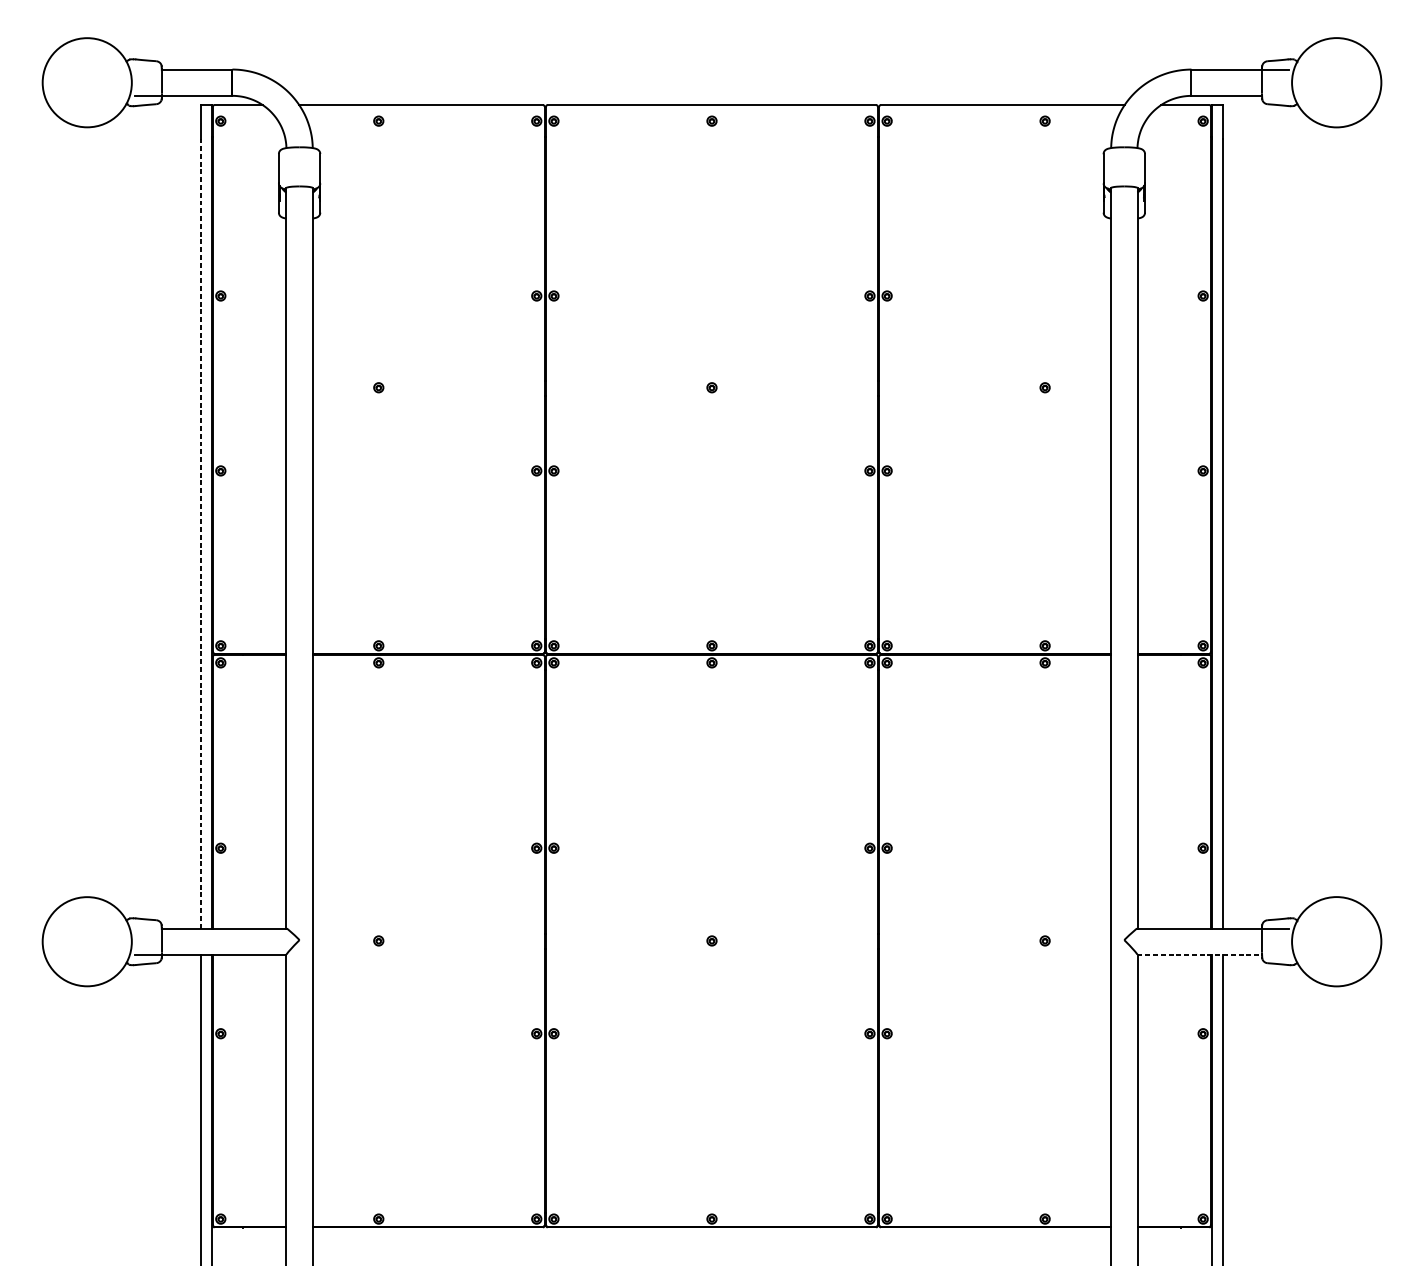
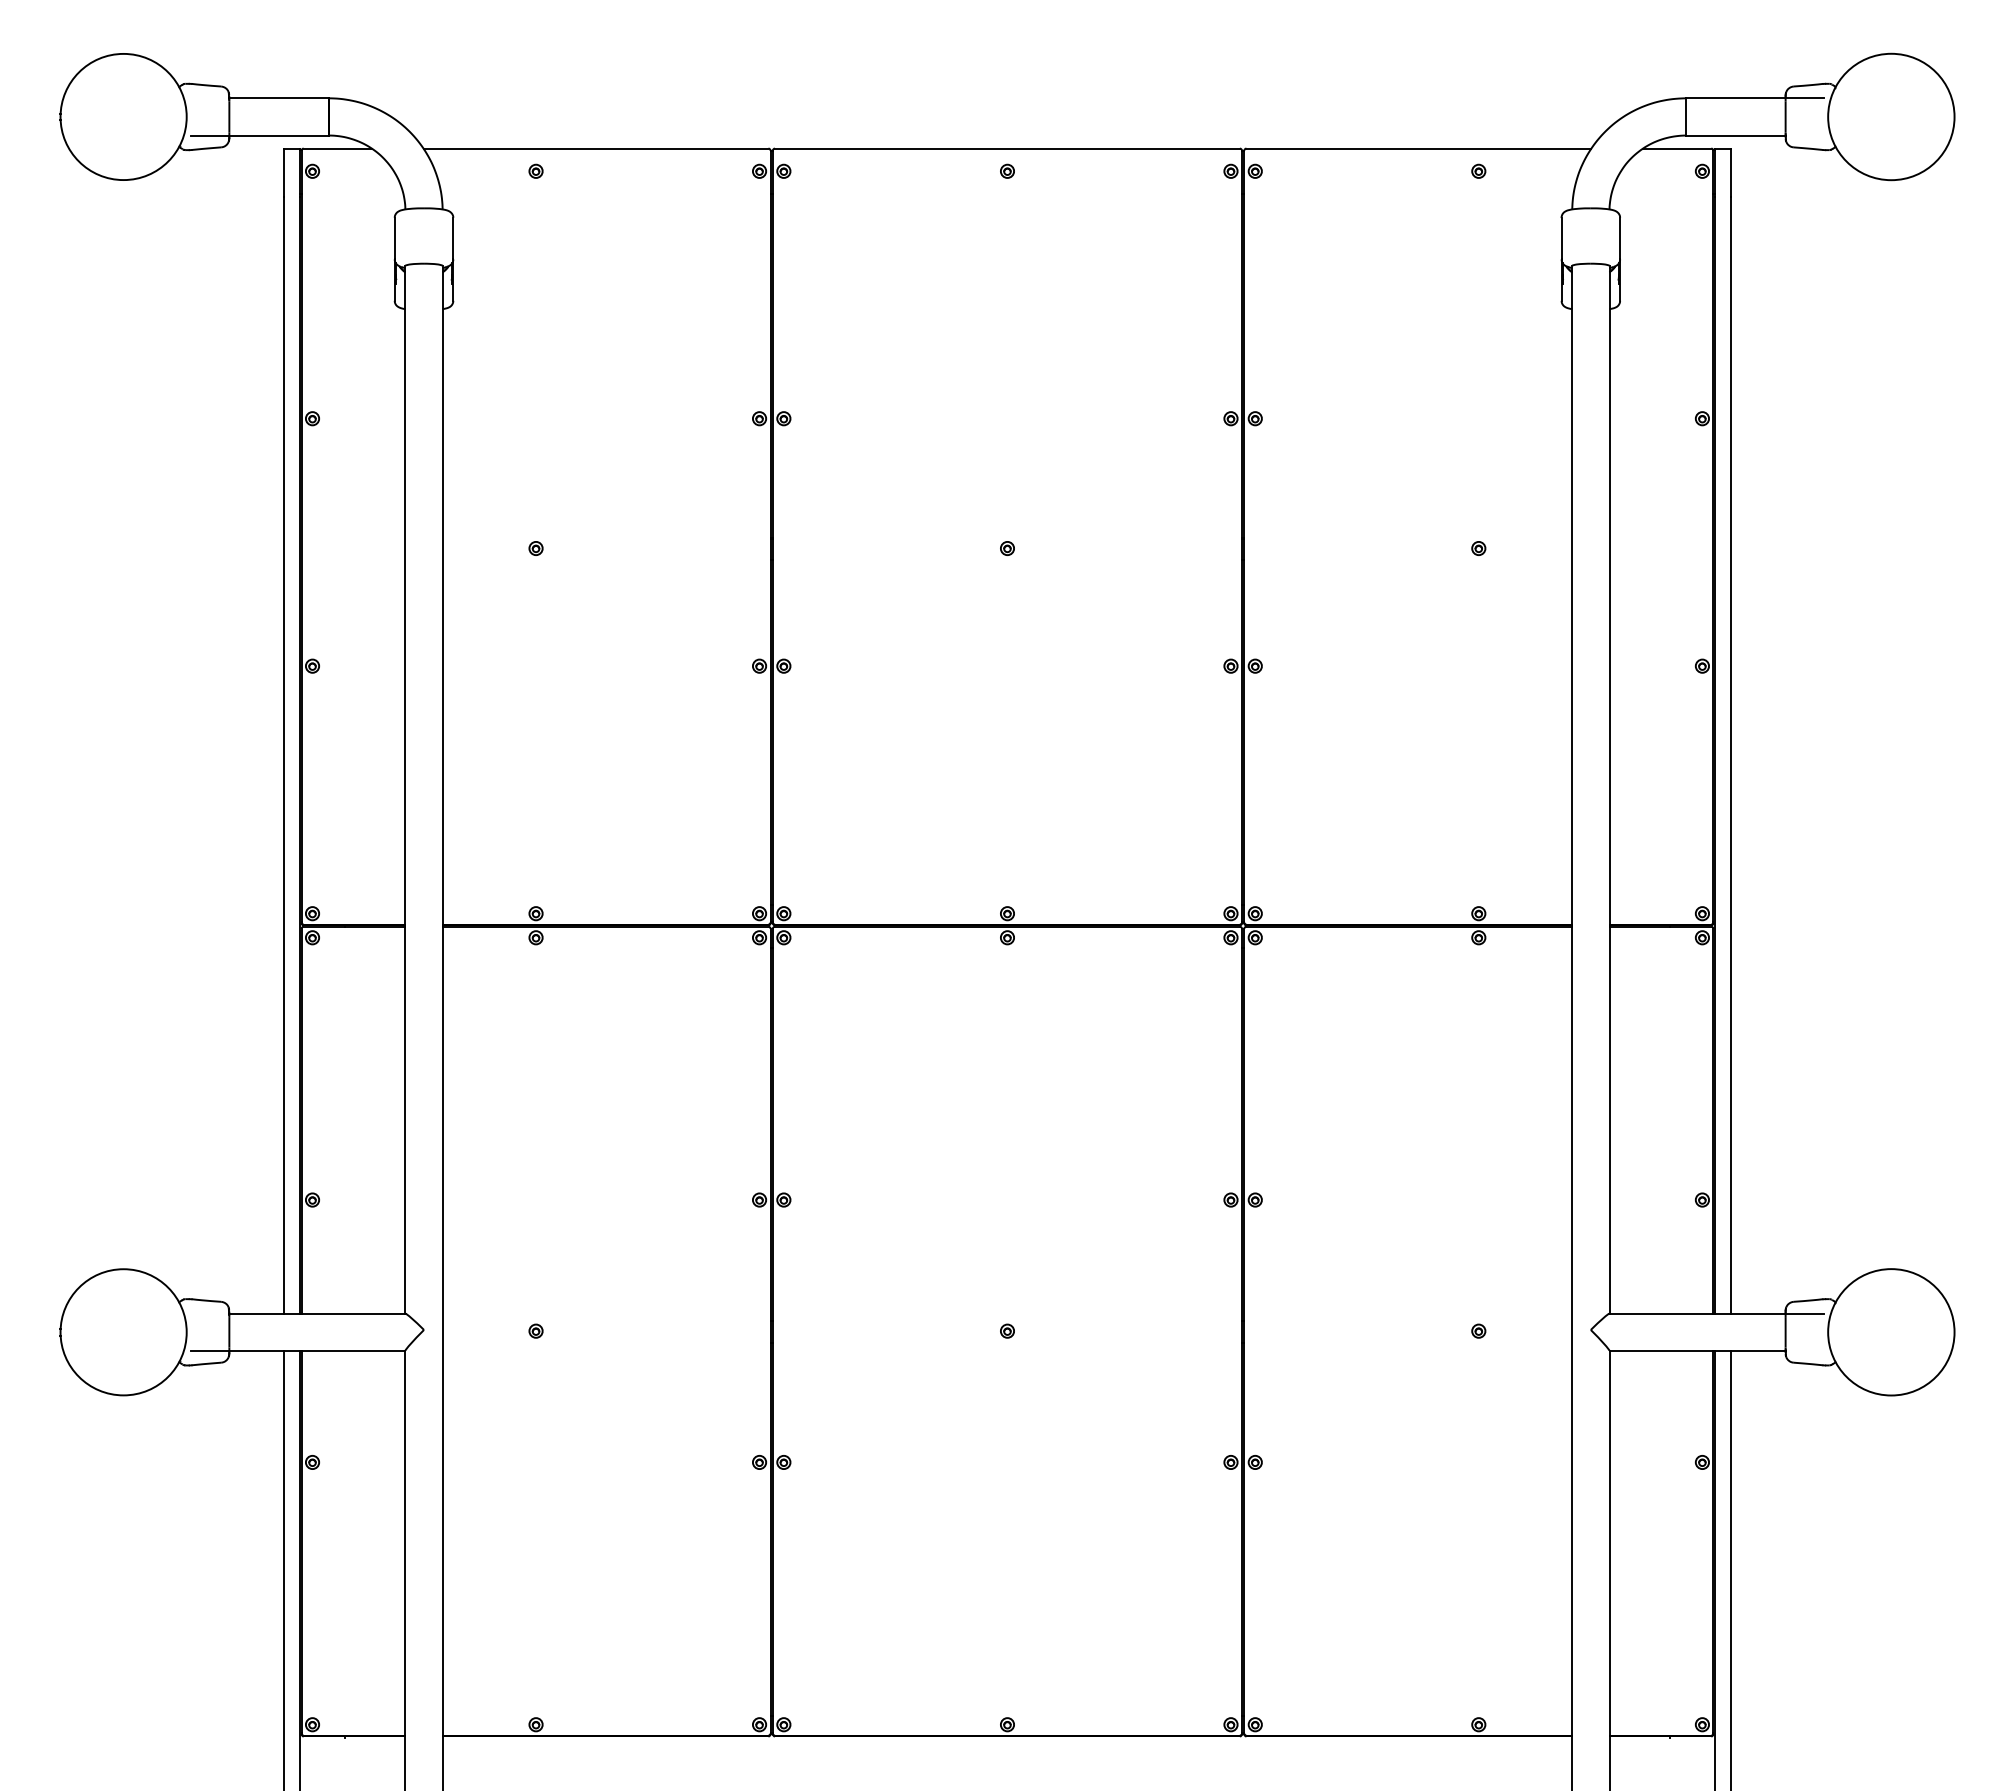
line: (200, 533) -> (283, 754), dashed -> solid
line: (1200, 954) -> (1698, 1350), dashed -> solid

